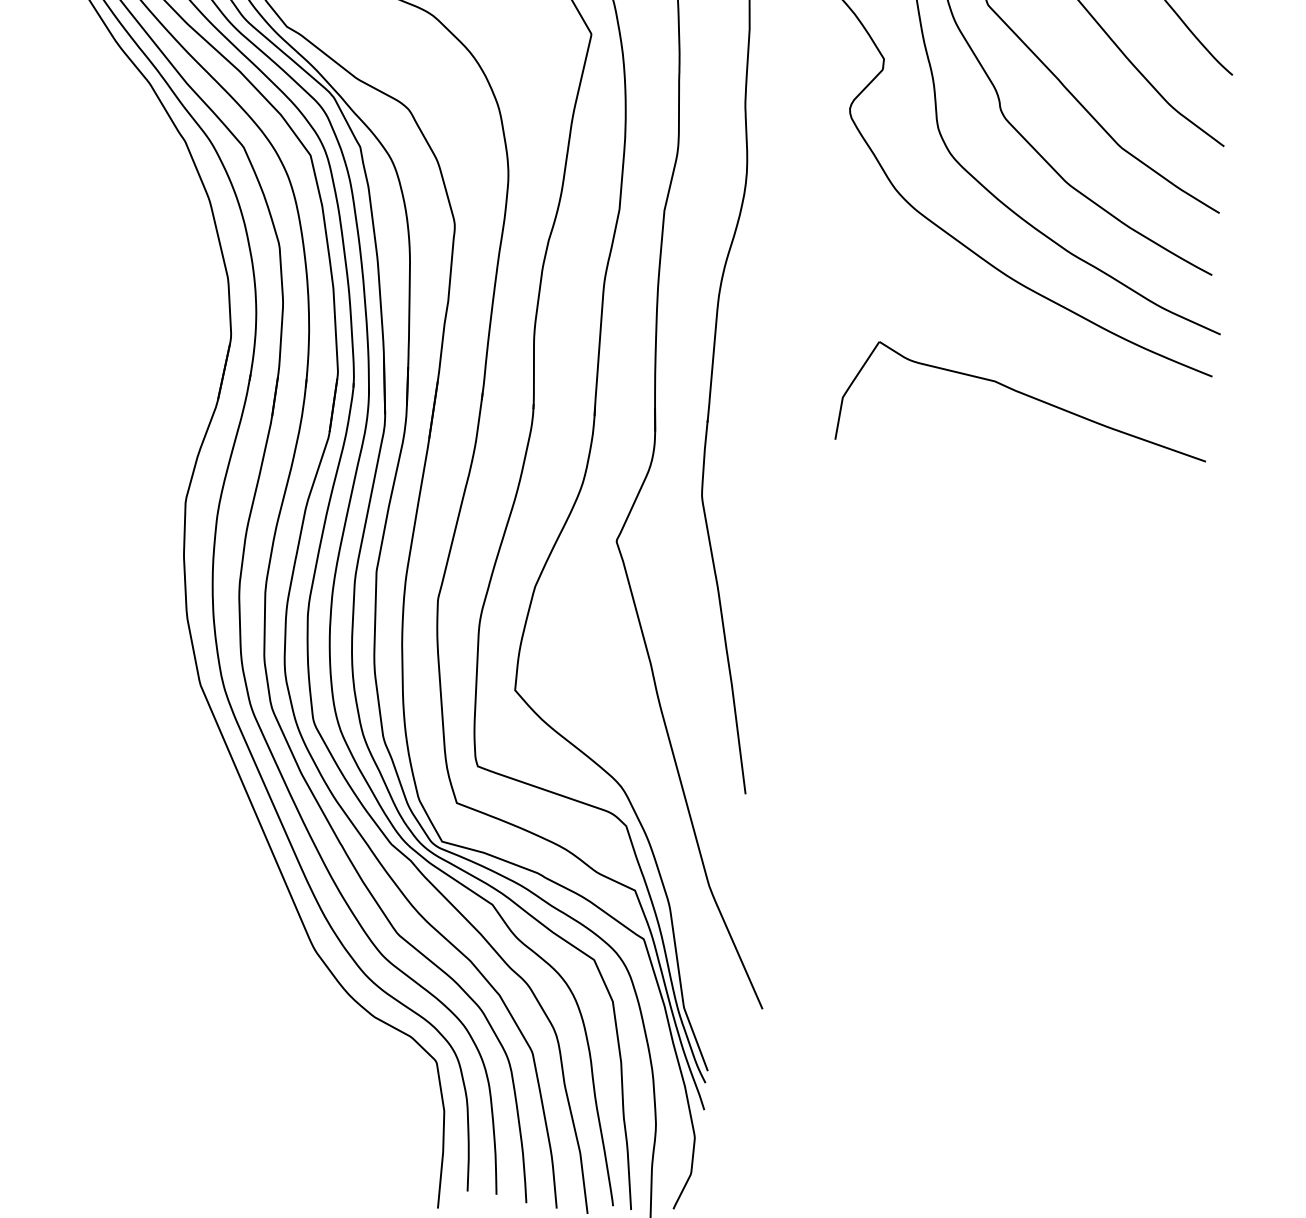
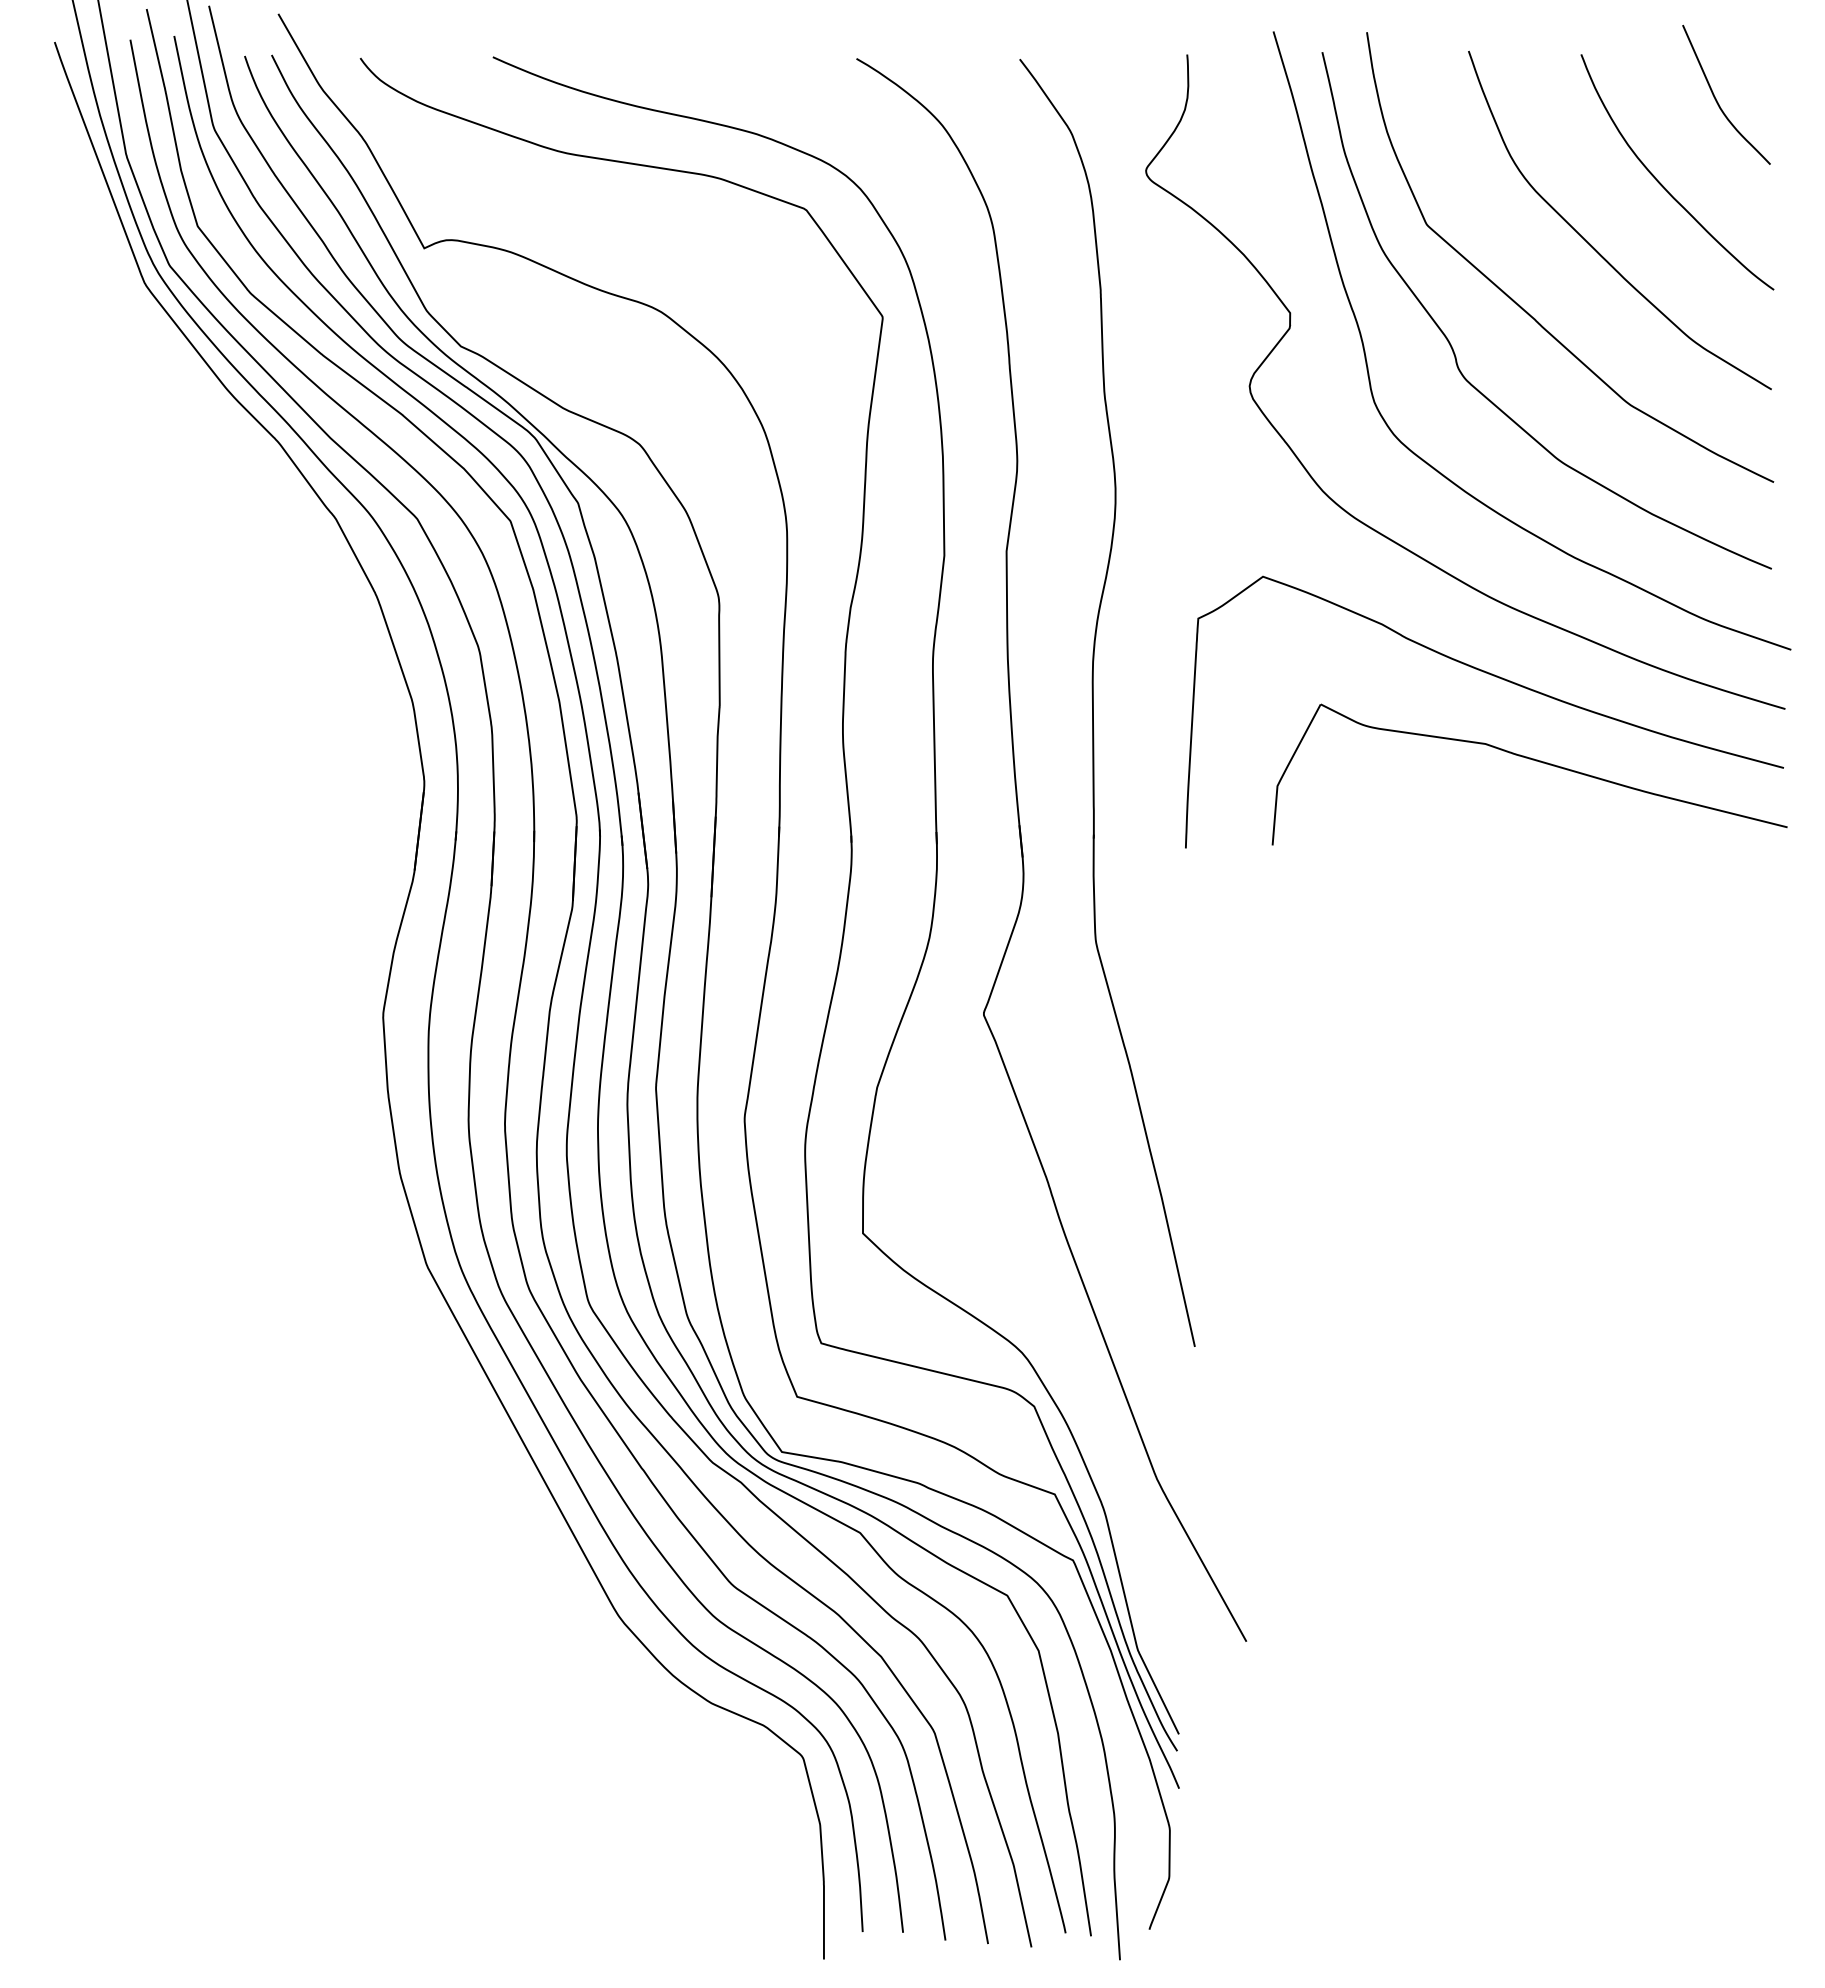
curve: (1008, 335) -> (1498, 678), added

